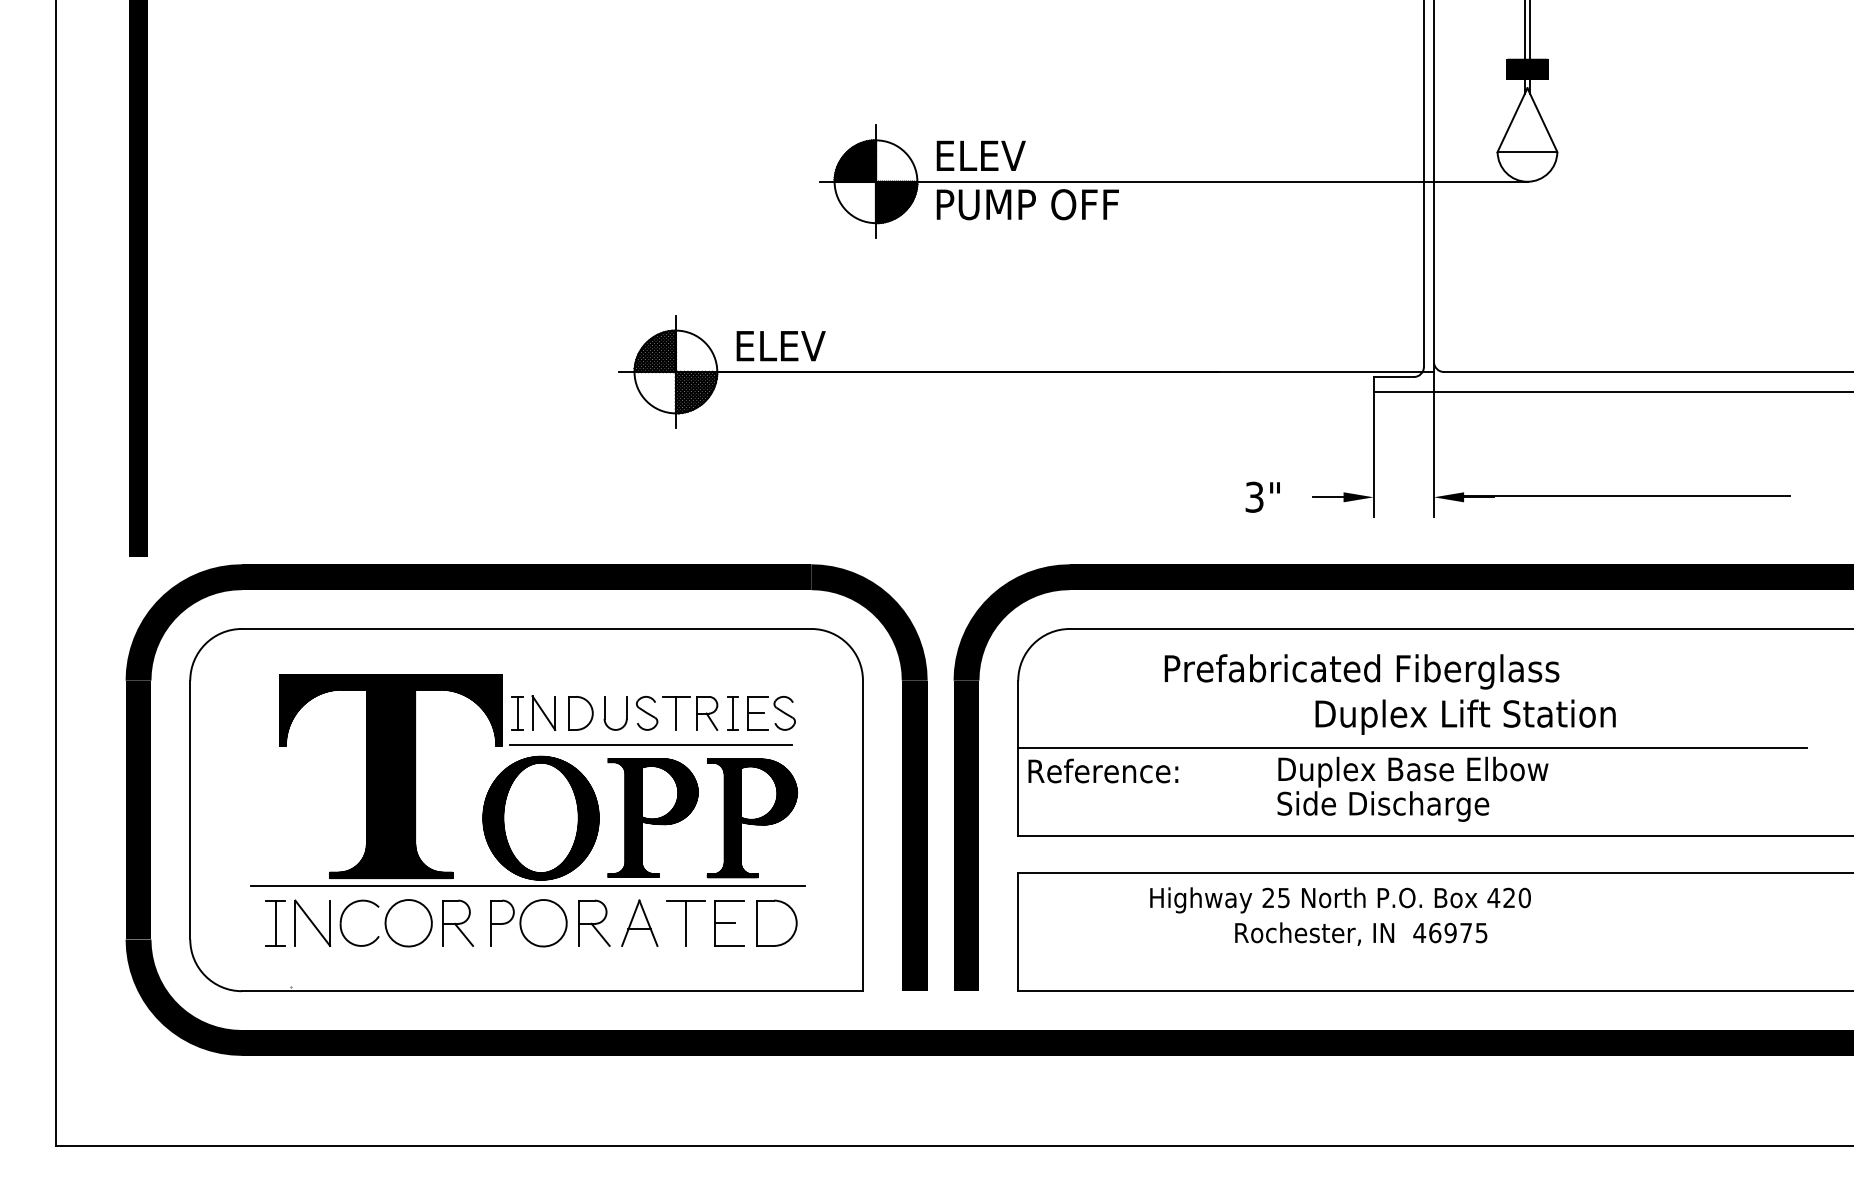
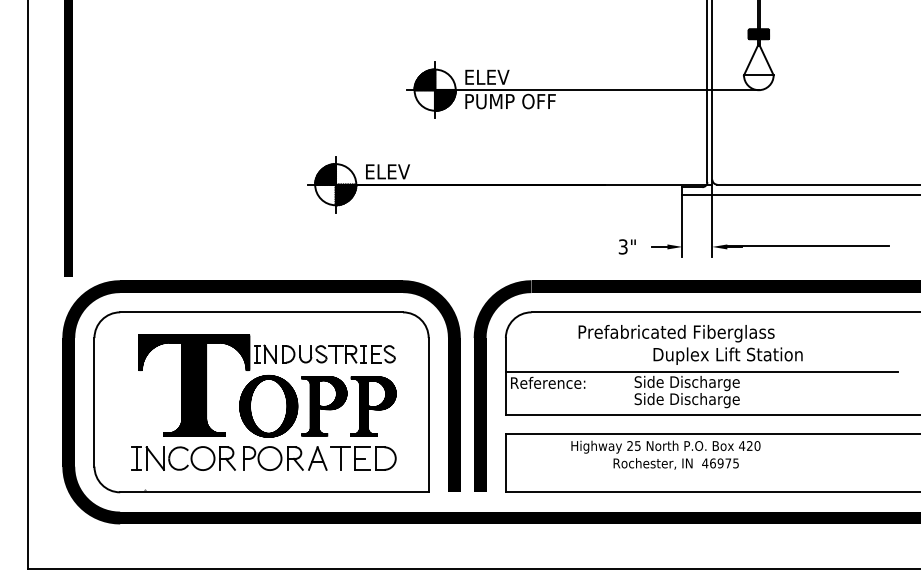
line: (651, 745) -> (323, 370), removed
text: (1412, 772) -> (701, 383), Duplex Base Elbow -> Side Discharge
line: (526, 886) -> (261, 440), removed

